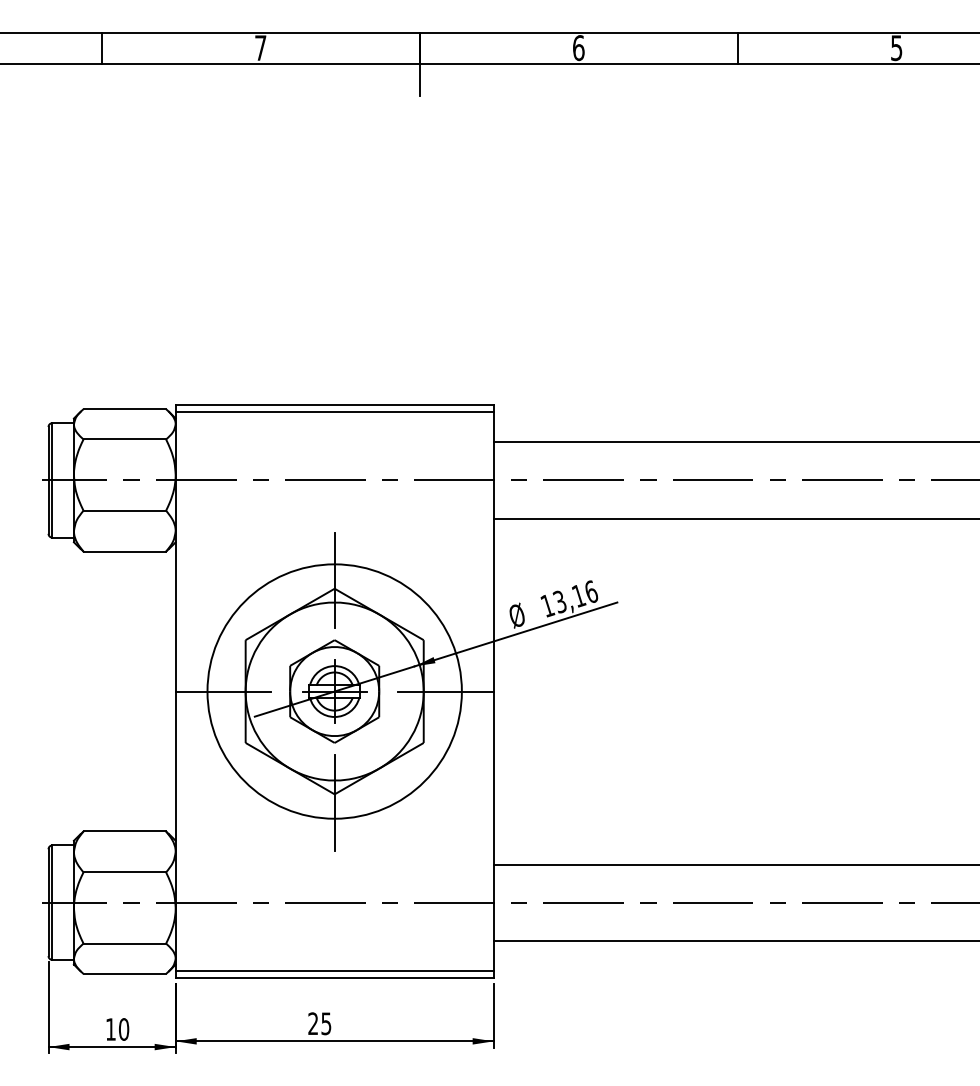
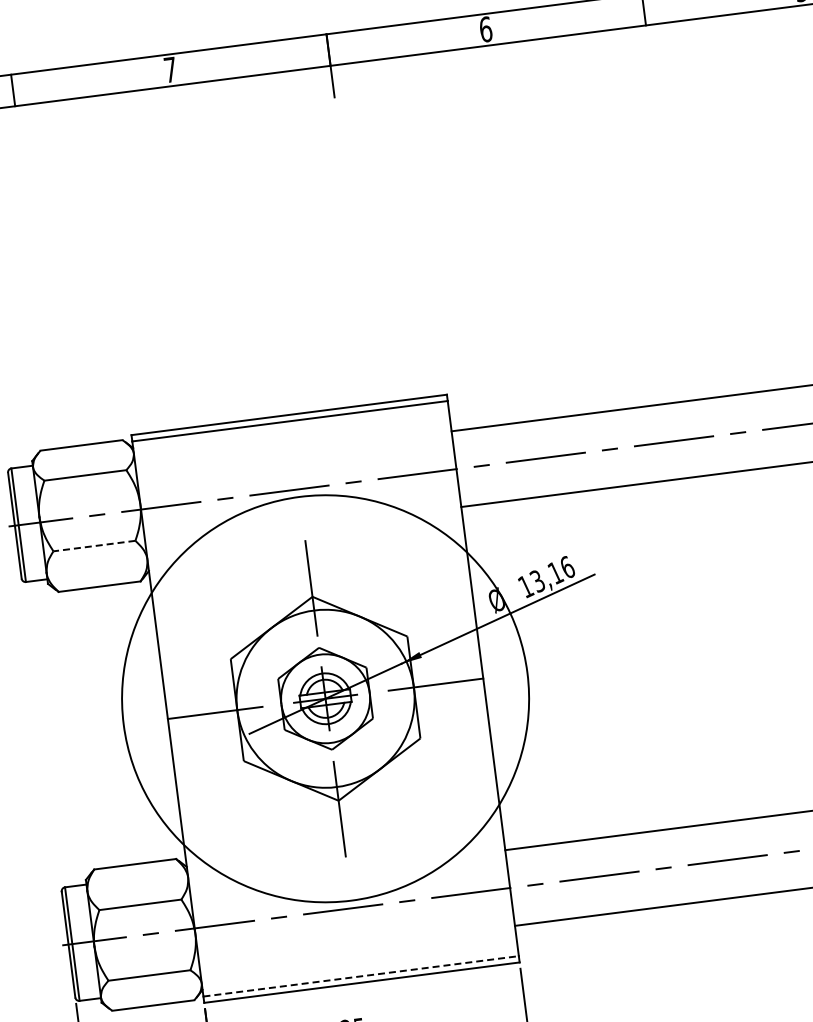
line: (124, 510) -> (94, 545), solid -> dashed
circle: (334, 691) -> (325, 698), size x1.6
line: (334, 971) -> (360, 976), solid -> dashed

